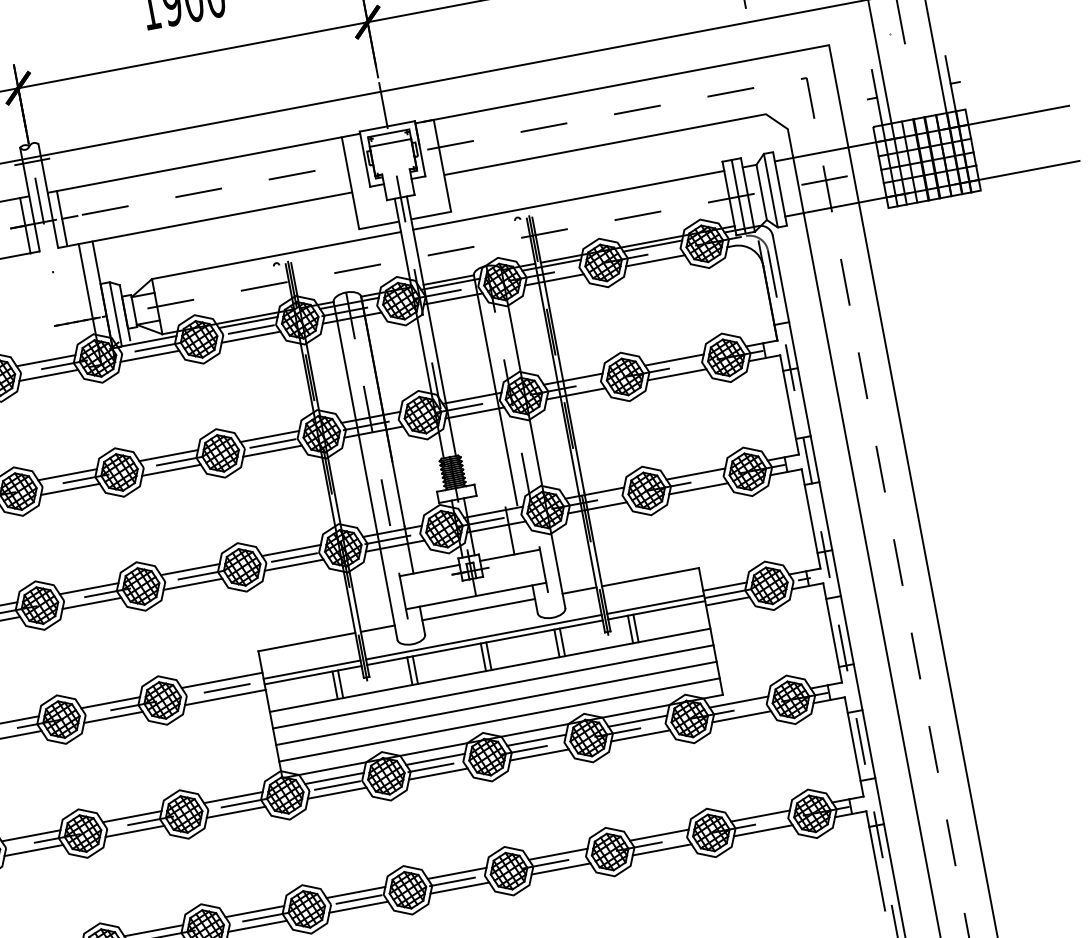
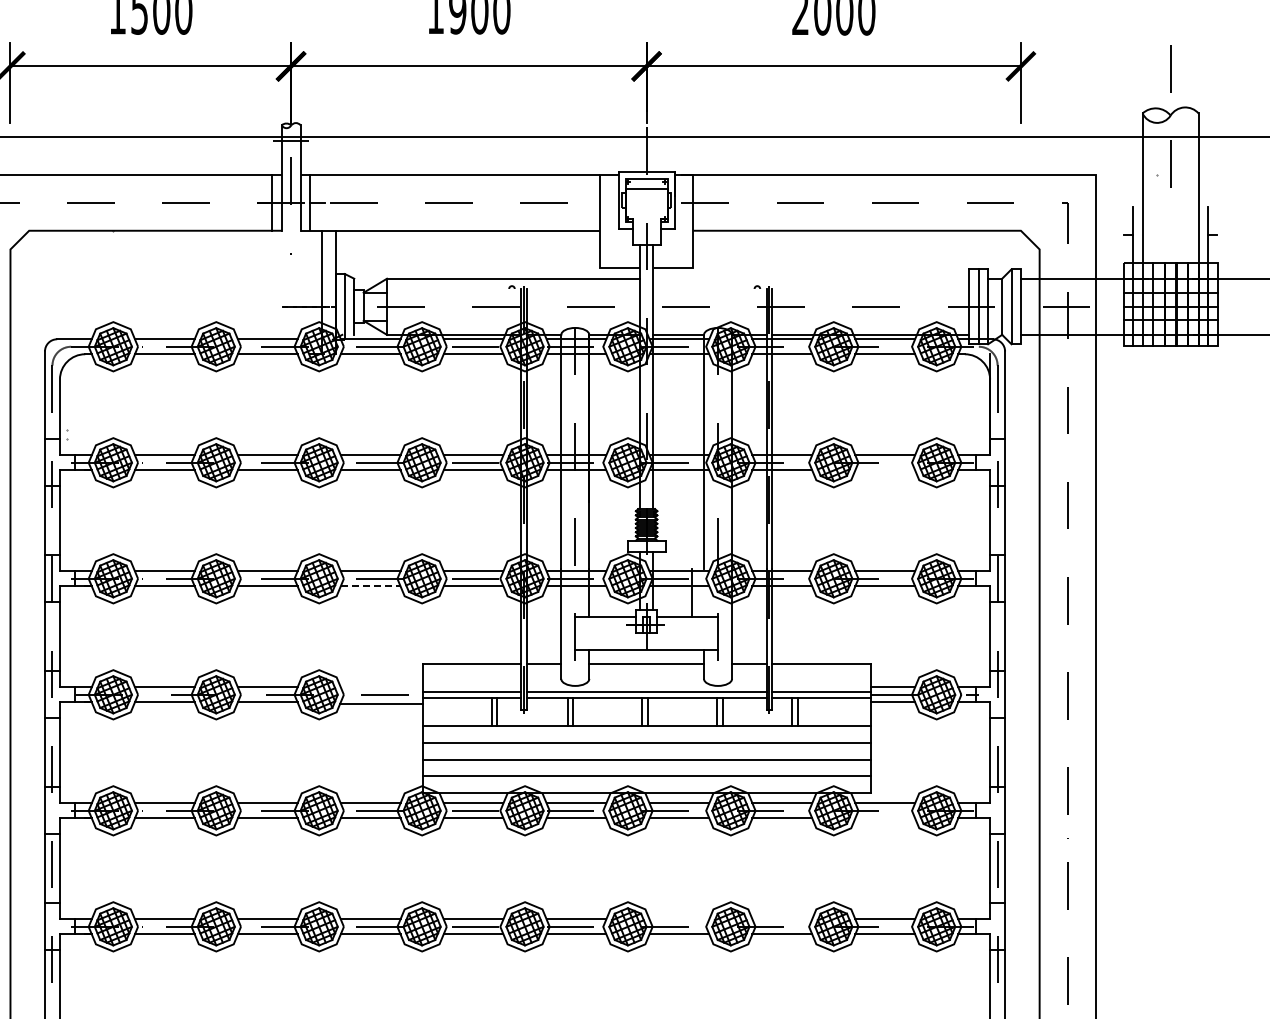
line: (568, 200) -> (810, 278), removed
line: (677, 374) -> (885, 470), removed
line: (192, 584) -> (370, 586), solid -> dashed
line: (222, 680) -> (381, 686), removed
line: (742, 716) -> (885, 818), removed
line: (659, 835) -> (782, 919), removed
line: (558, 854) -> (679, 919), removed

